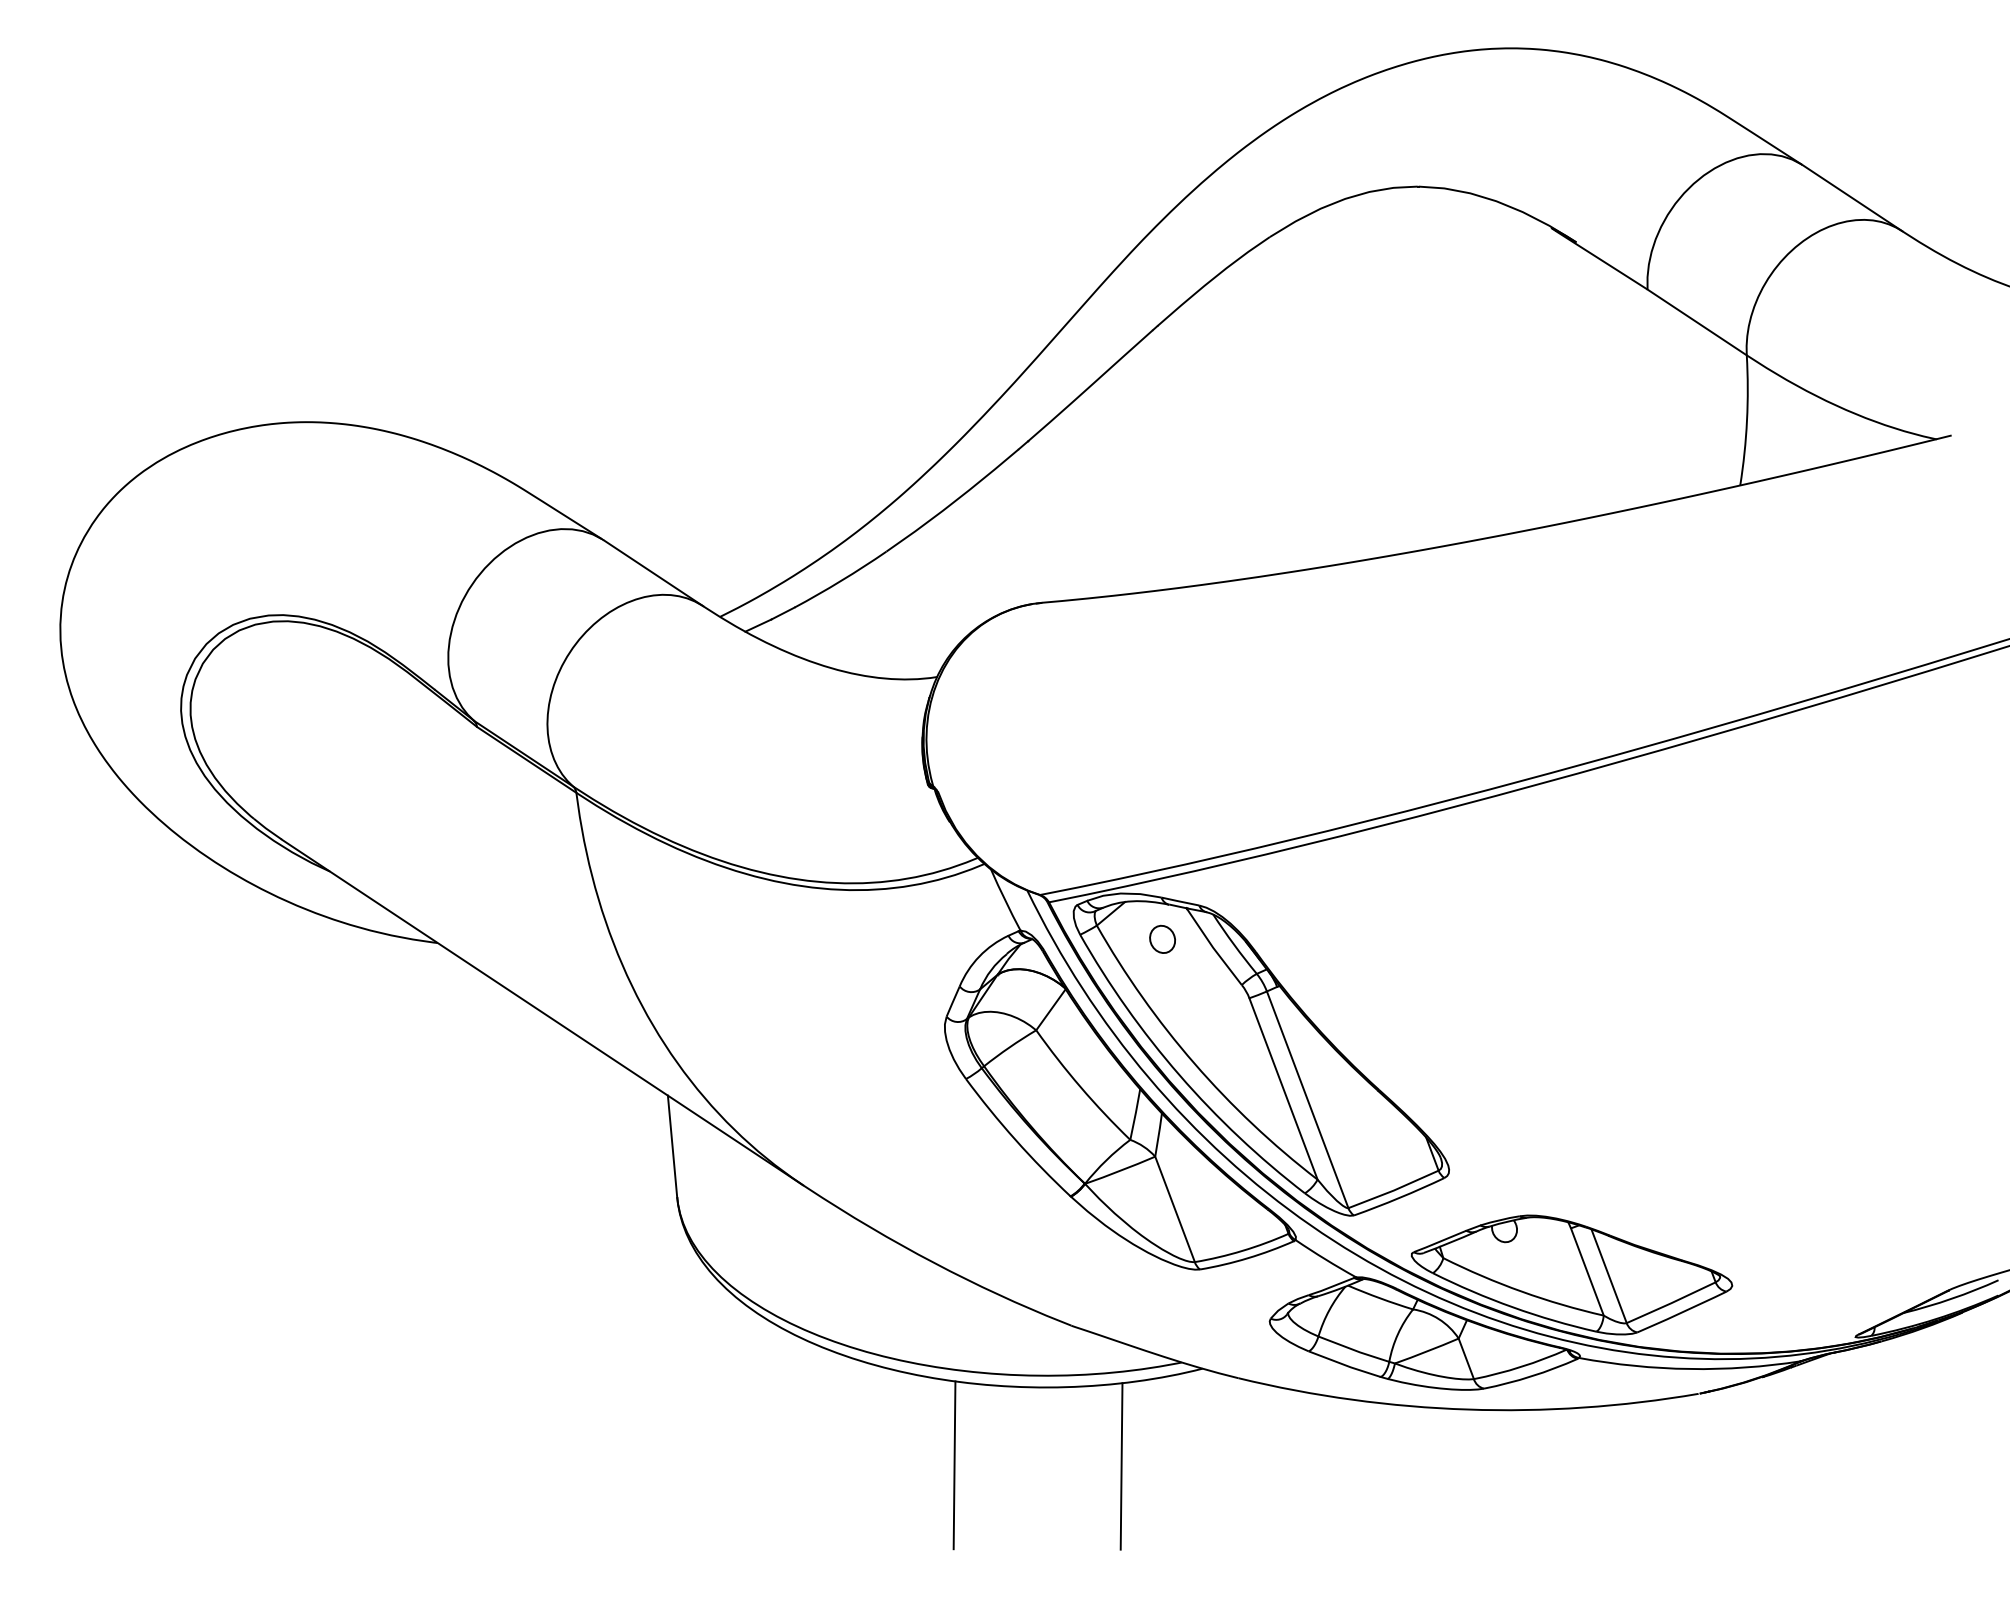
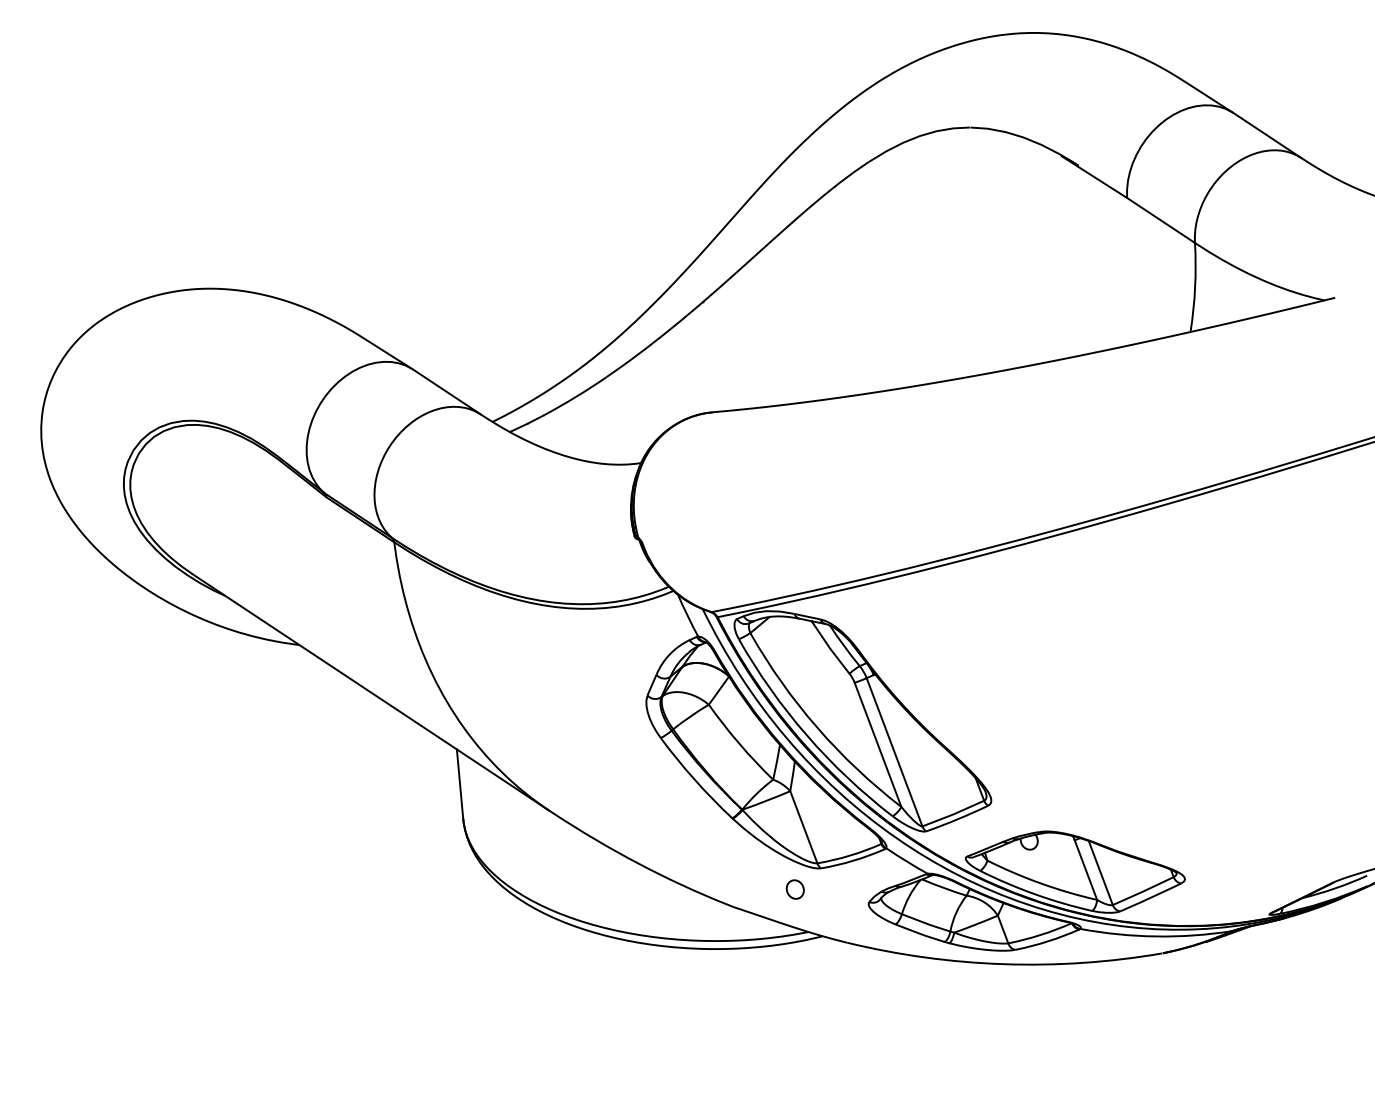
part: (1161, 939) -> (794, 889), moved
line: (953, 1464) -> (652, 1001), removed
line: (1120, 1466) -> (766, 1003), removed

